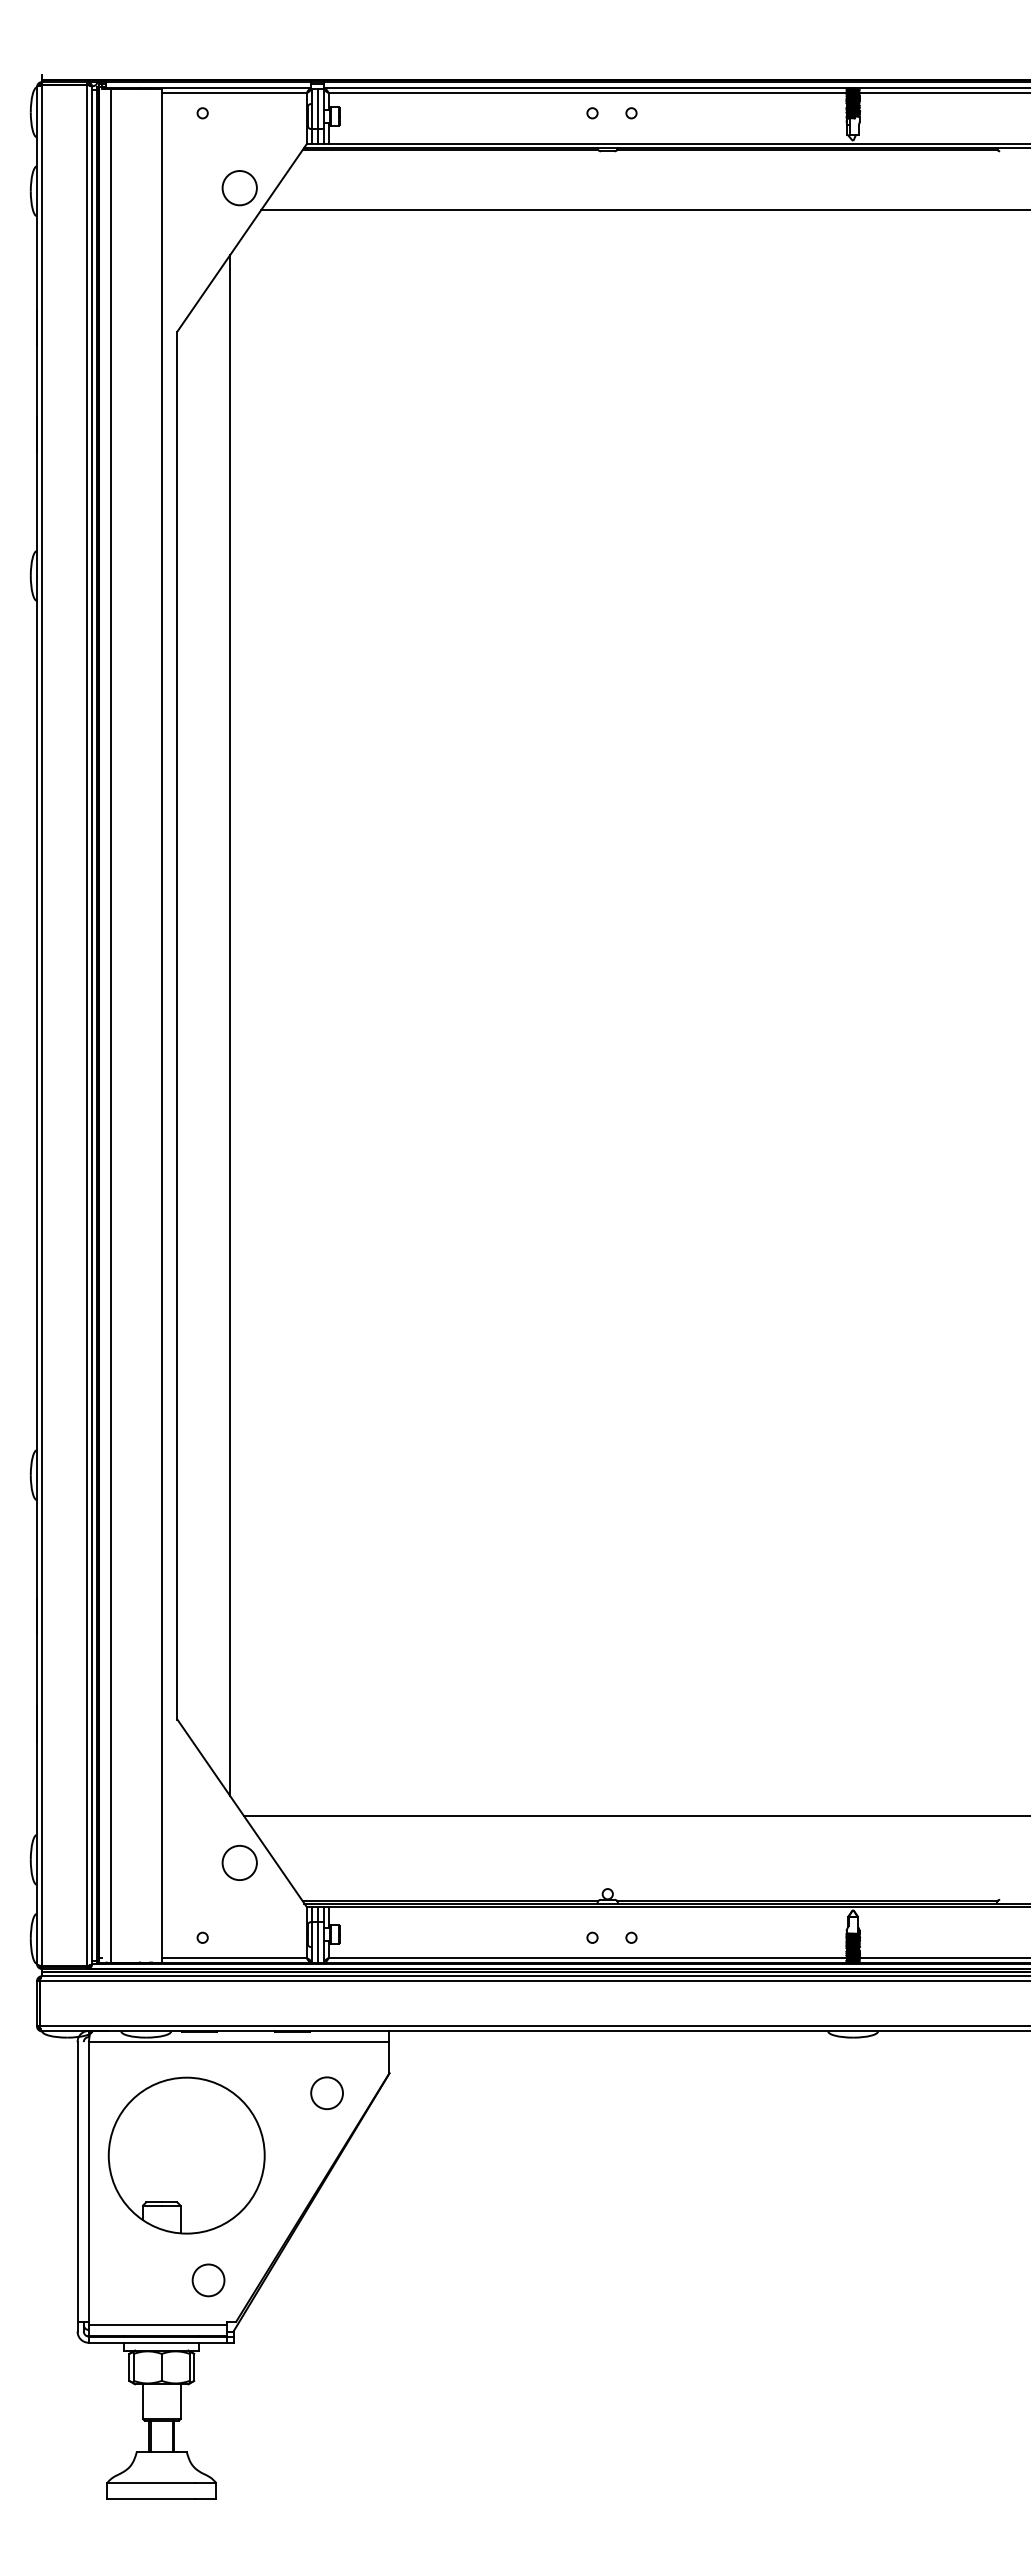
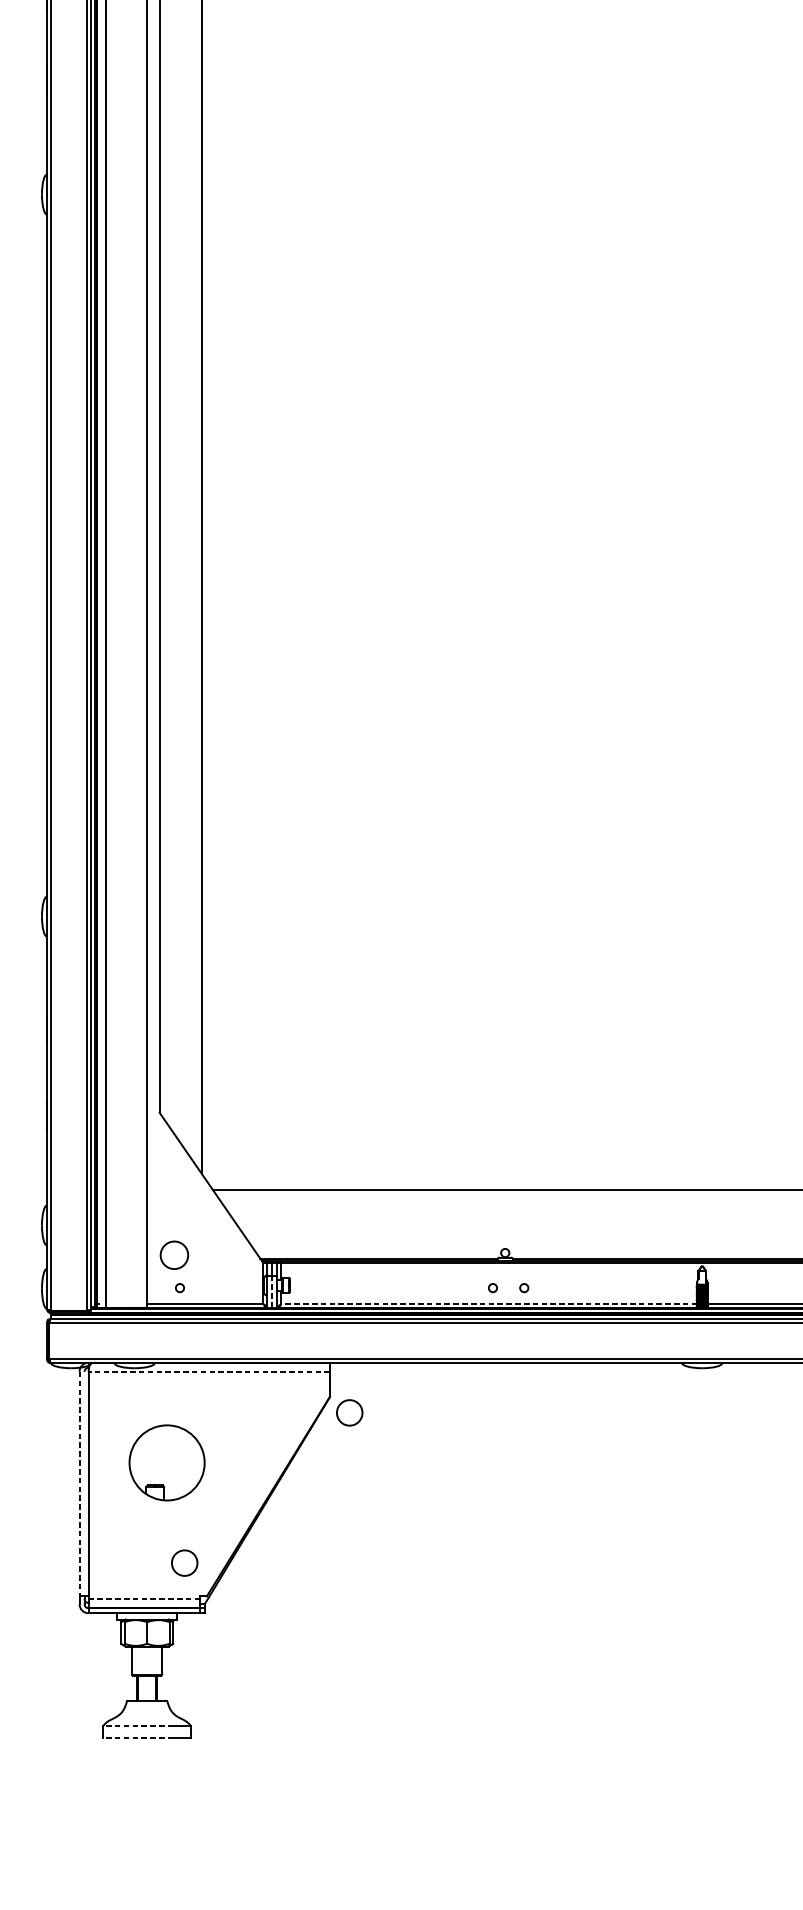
circle: (239, 1862) -> (174, 1254), moved
line: (317, 1942) -> (272, 1291), solid -> dashed
line: (587, 1957) -> (488, 1303), solid -> dashed
line: (238, 2042) -> (208, 1372), solid -> dashed
circle: (326, 2093) -> (349, 1413), moved
part: (186, 2155) -> (166, 1462), size x0.6
line: (77, 2182) -> (79, 1484), solid -> dashed
line: (158, 2325) -> (144, 1599), solid -> dashed
line: (150, 2483) -> (138, 1726), solid -> dashed
line: (150, 2498) -> (138, 1738), solid -> dashed

